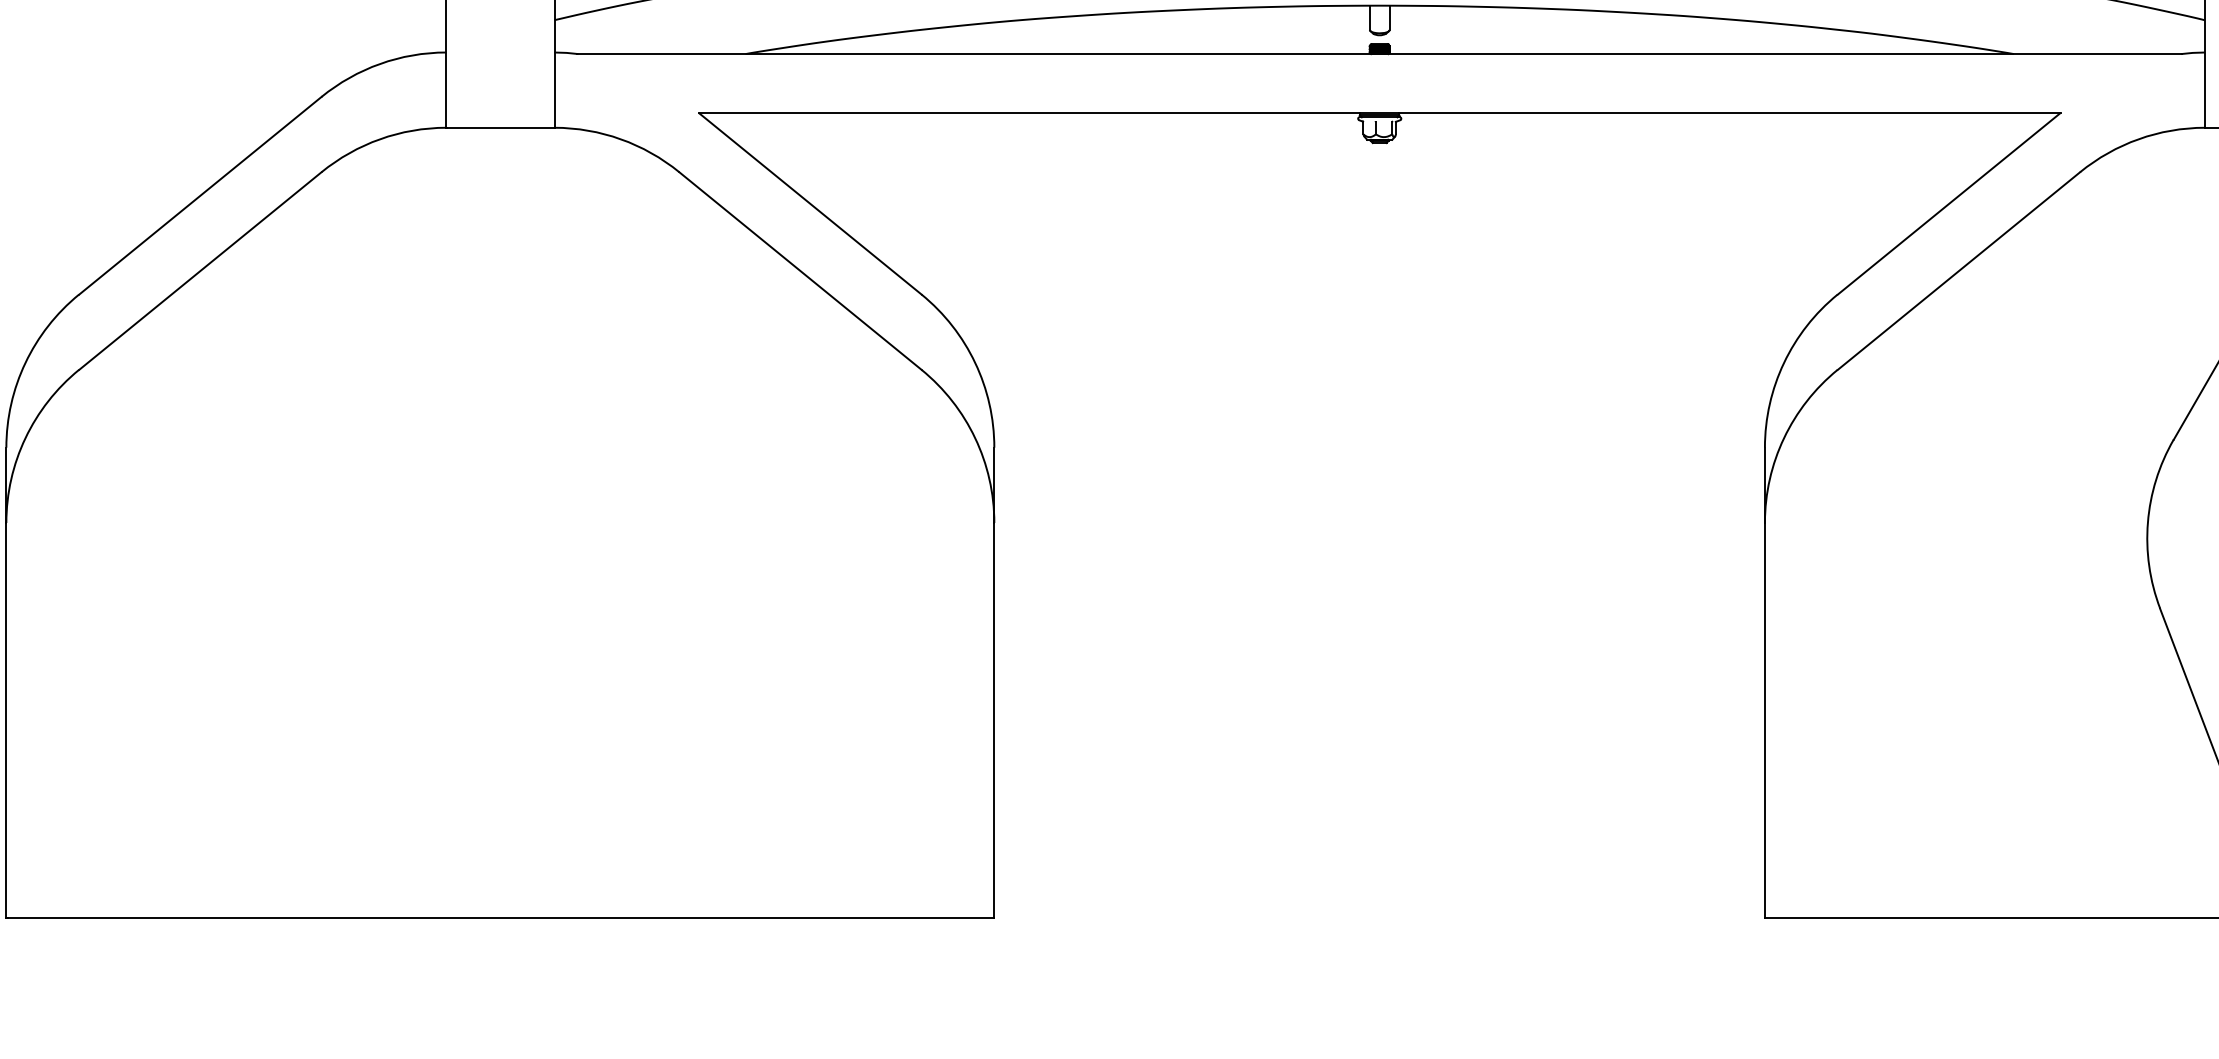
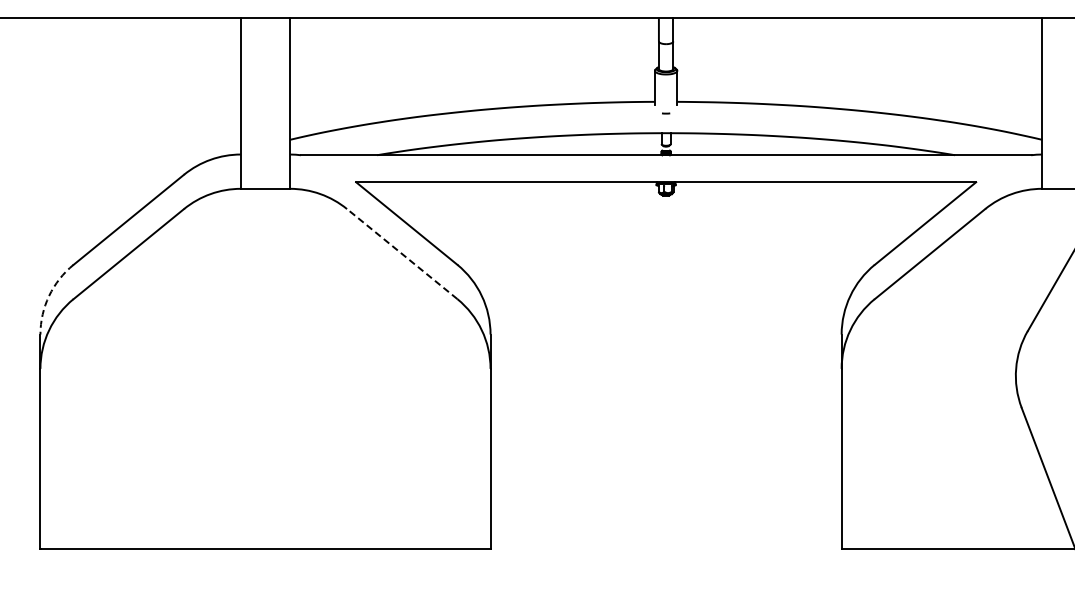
line: (798, 269) -> (401, 253), solid -> dashed
arc: (26, 361) -> (49, 295), solid -> dashed

